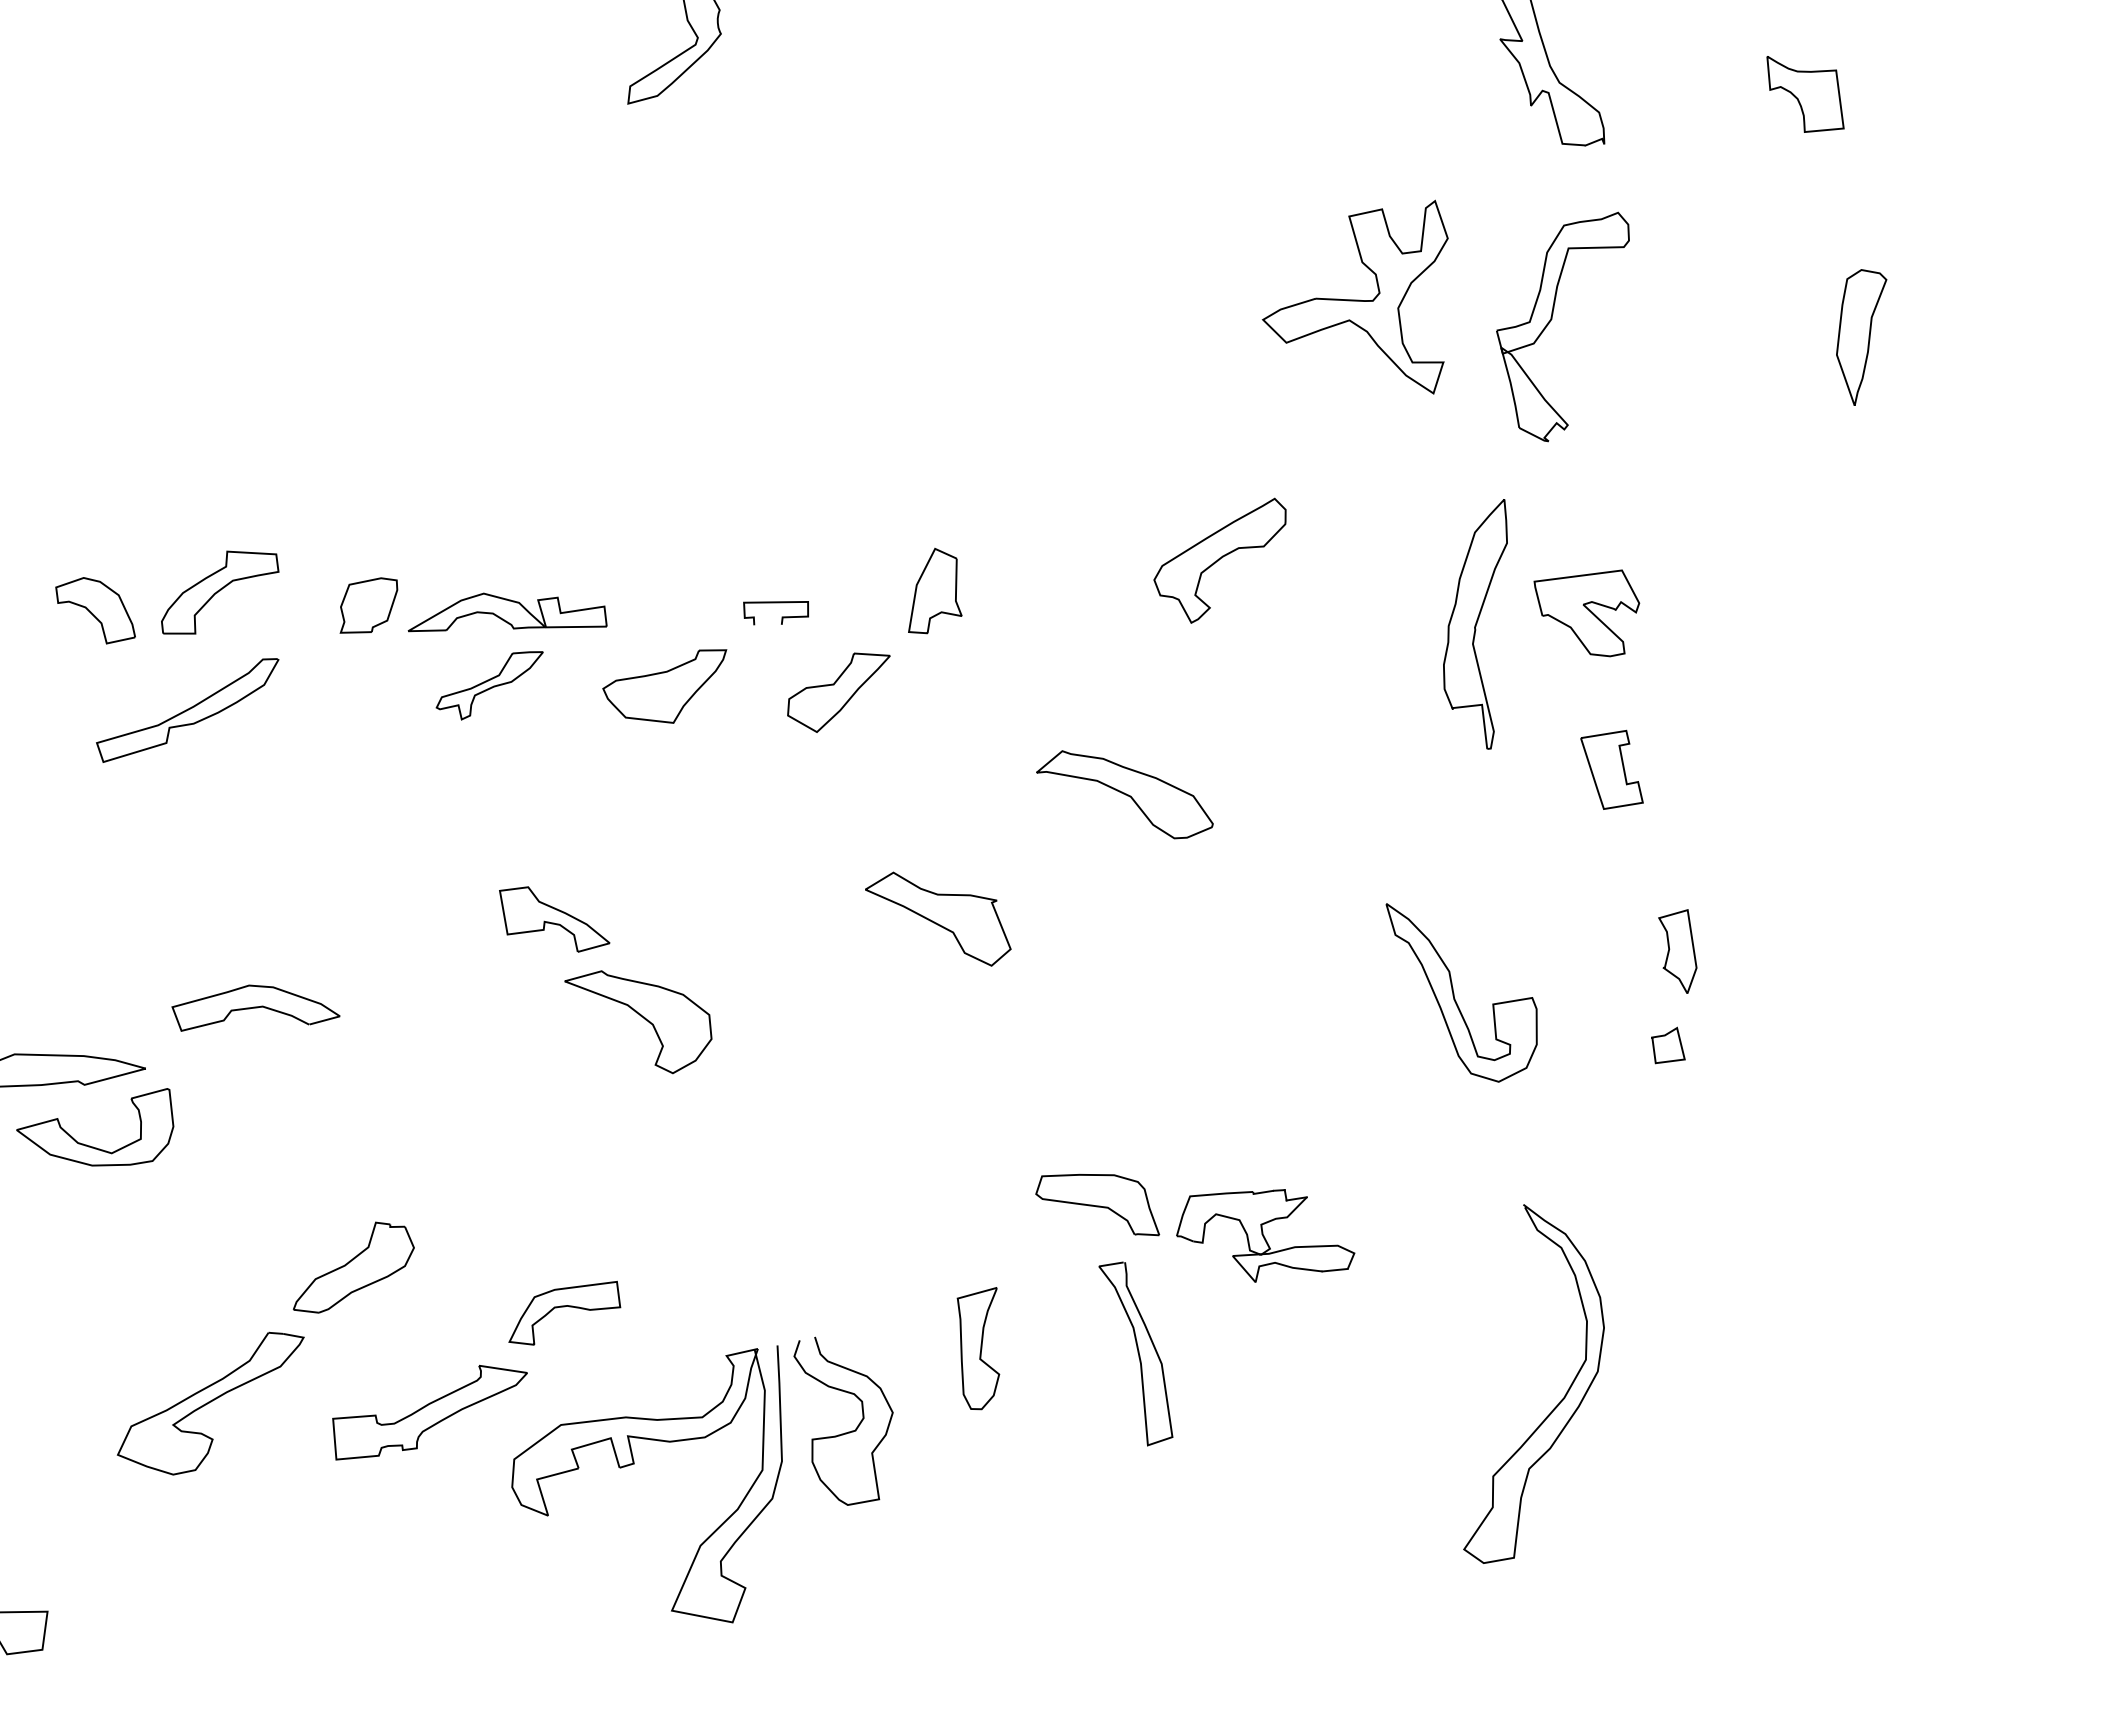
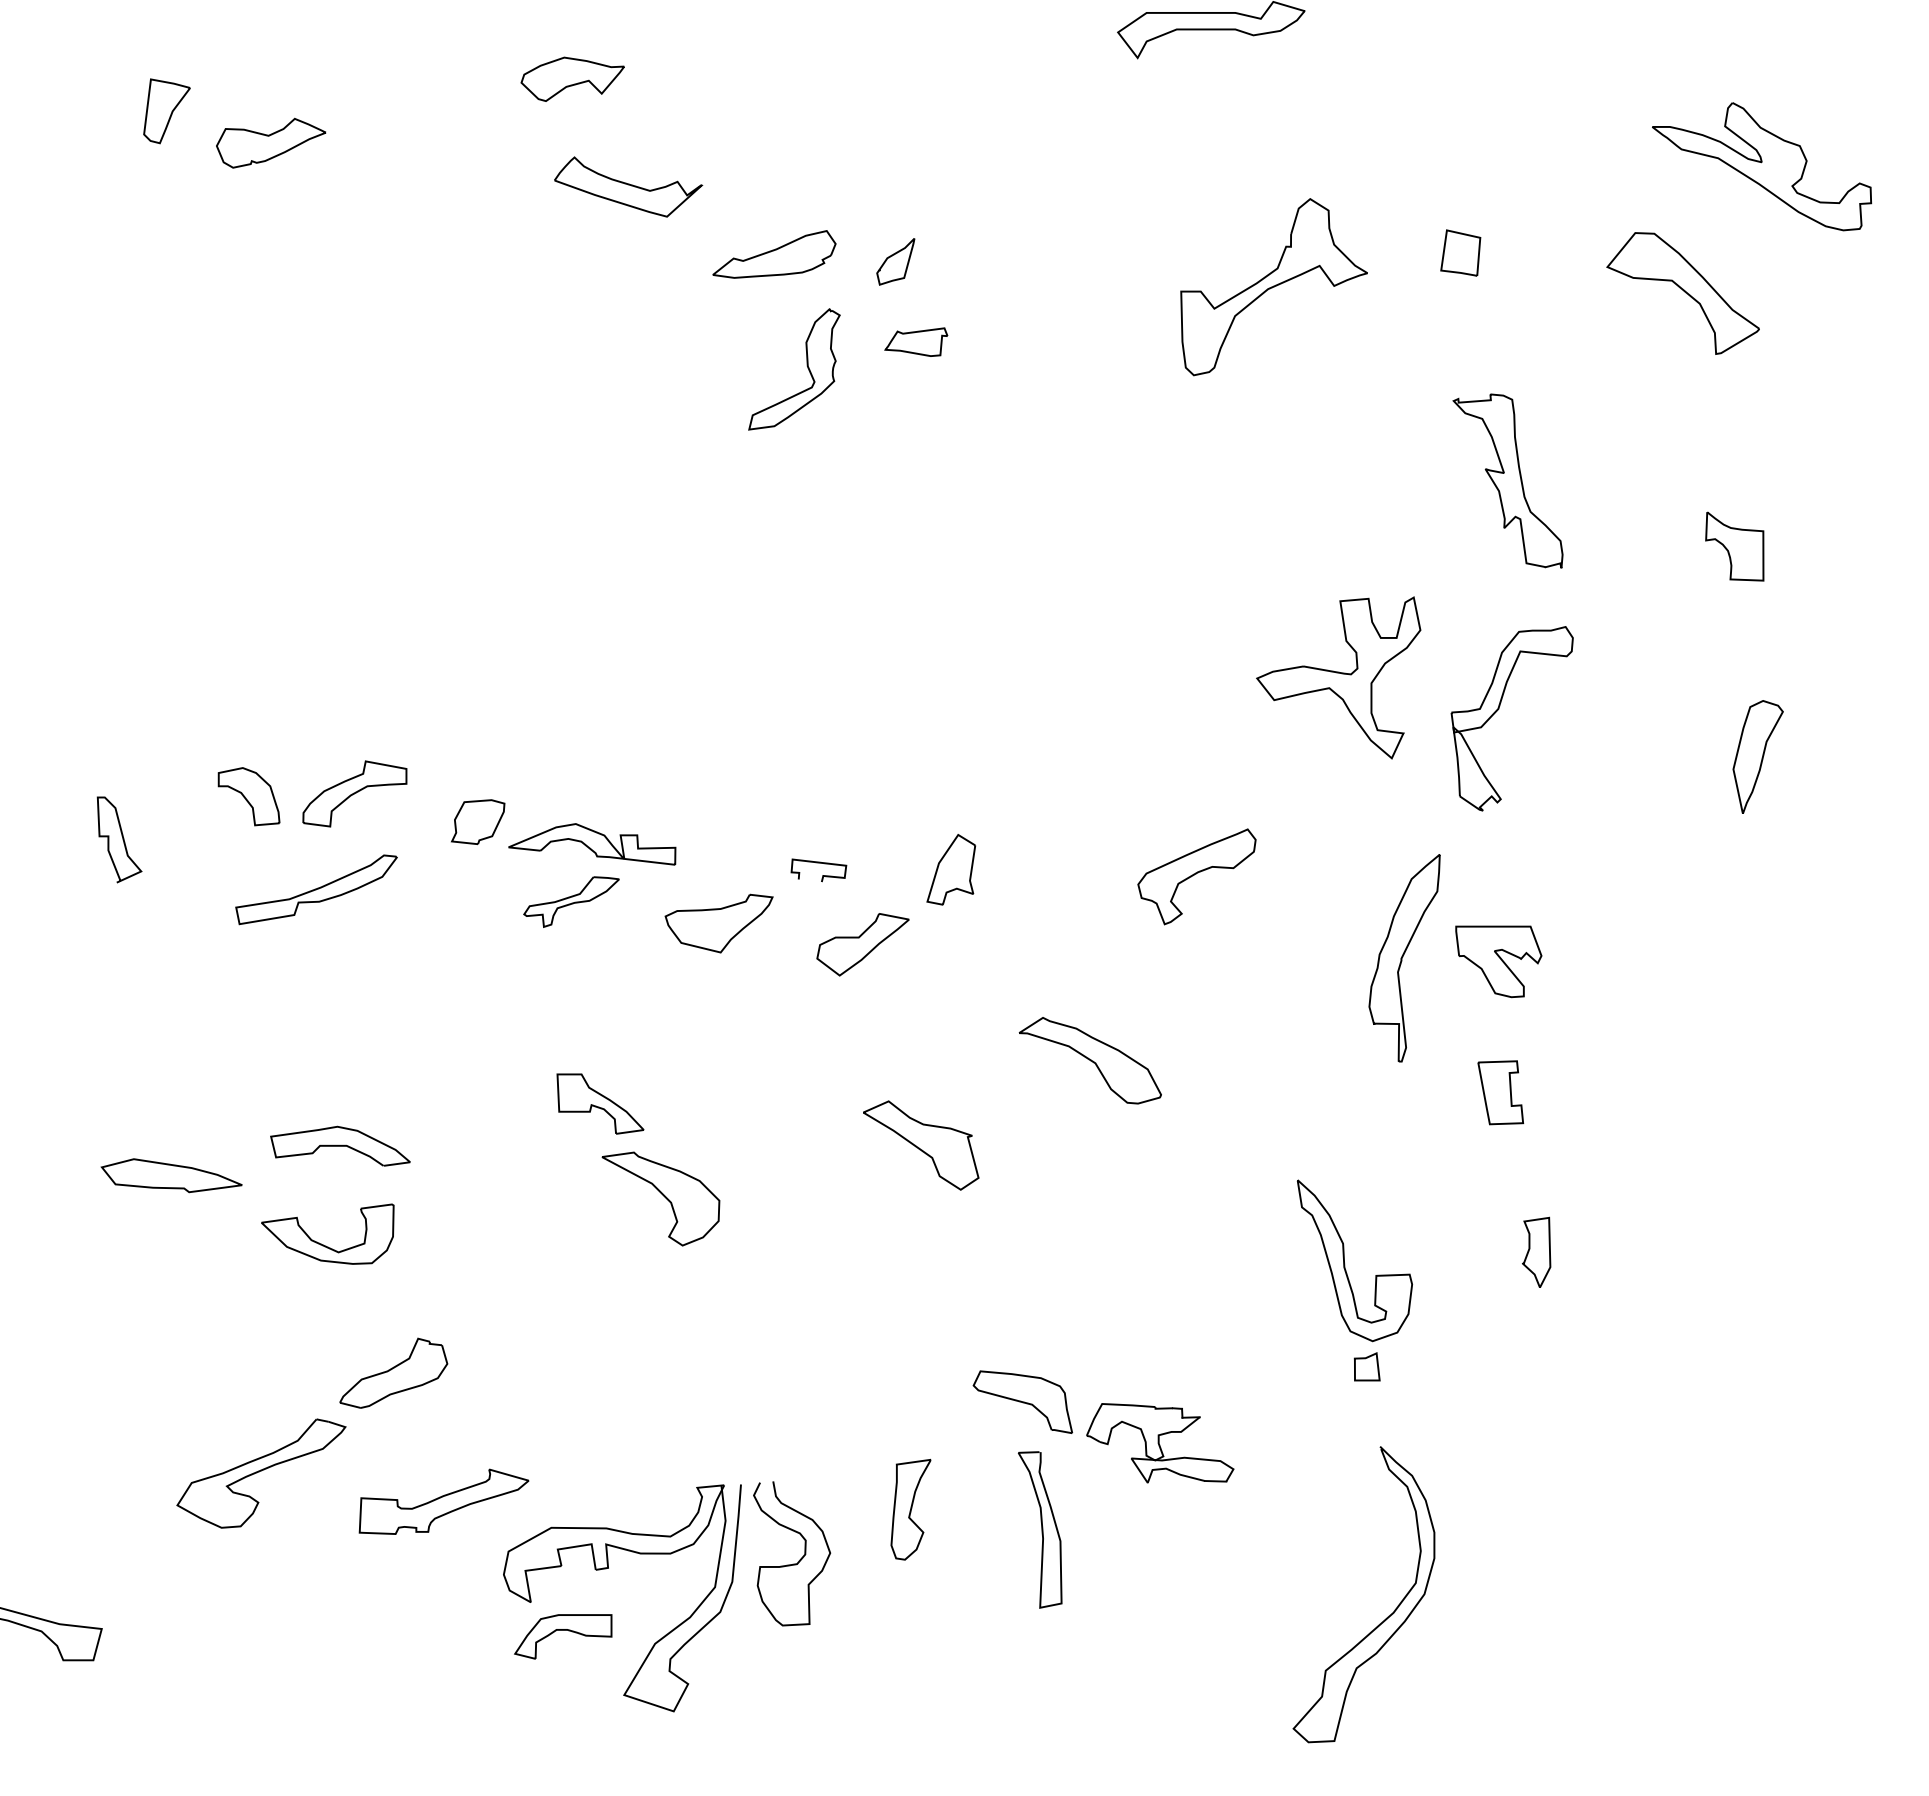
curve: (1664, 1036) -> (1365, 1359), moved
part: (90, 1145) -> (321, 1243), moved
curve: (562, 1307) -> (563, 1630), moved

